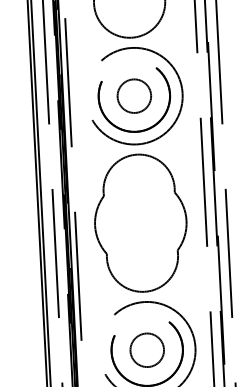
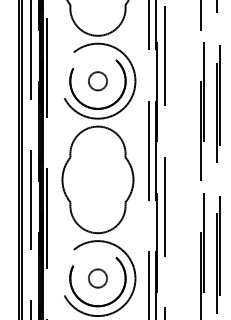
circle: (133, 96) -> (97, 81), size x0.7
circle: (146, 350) -> (97, 278), size x0.7

